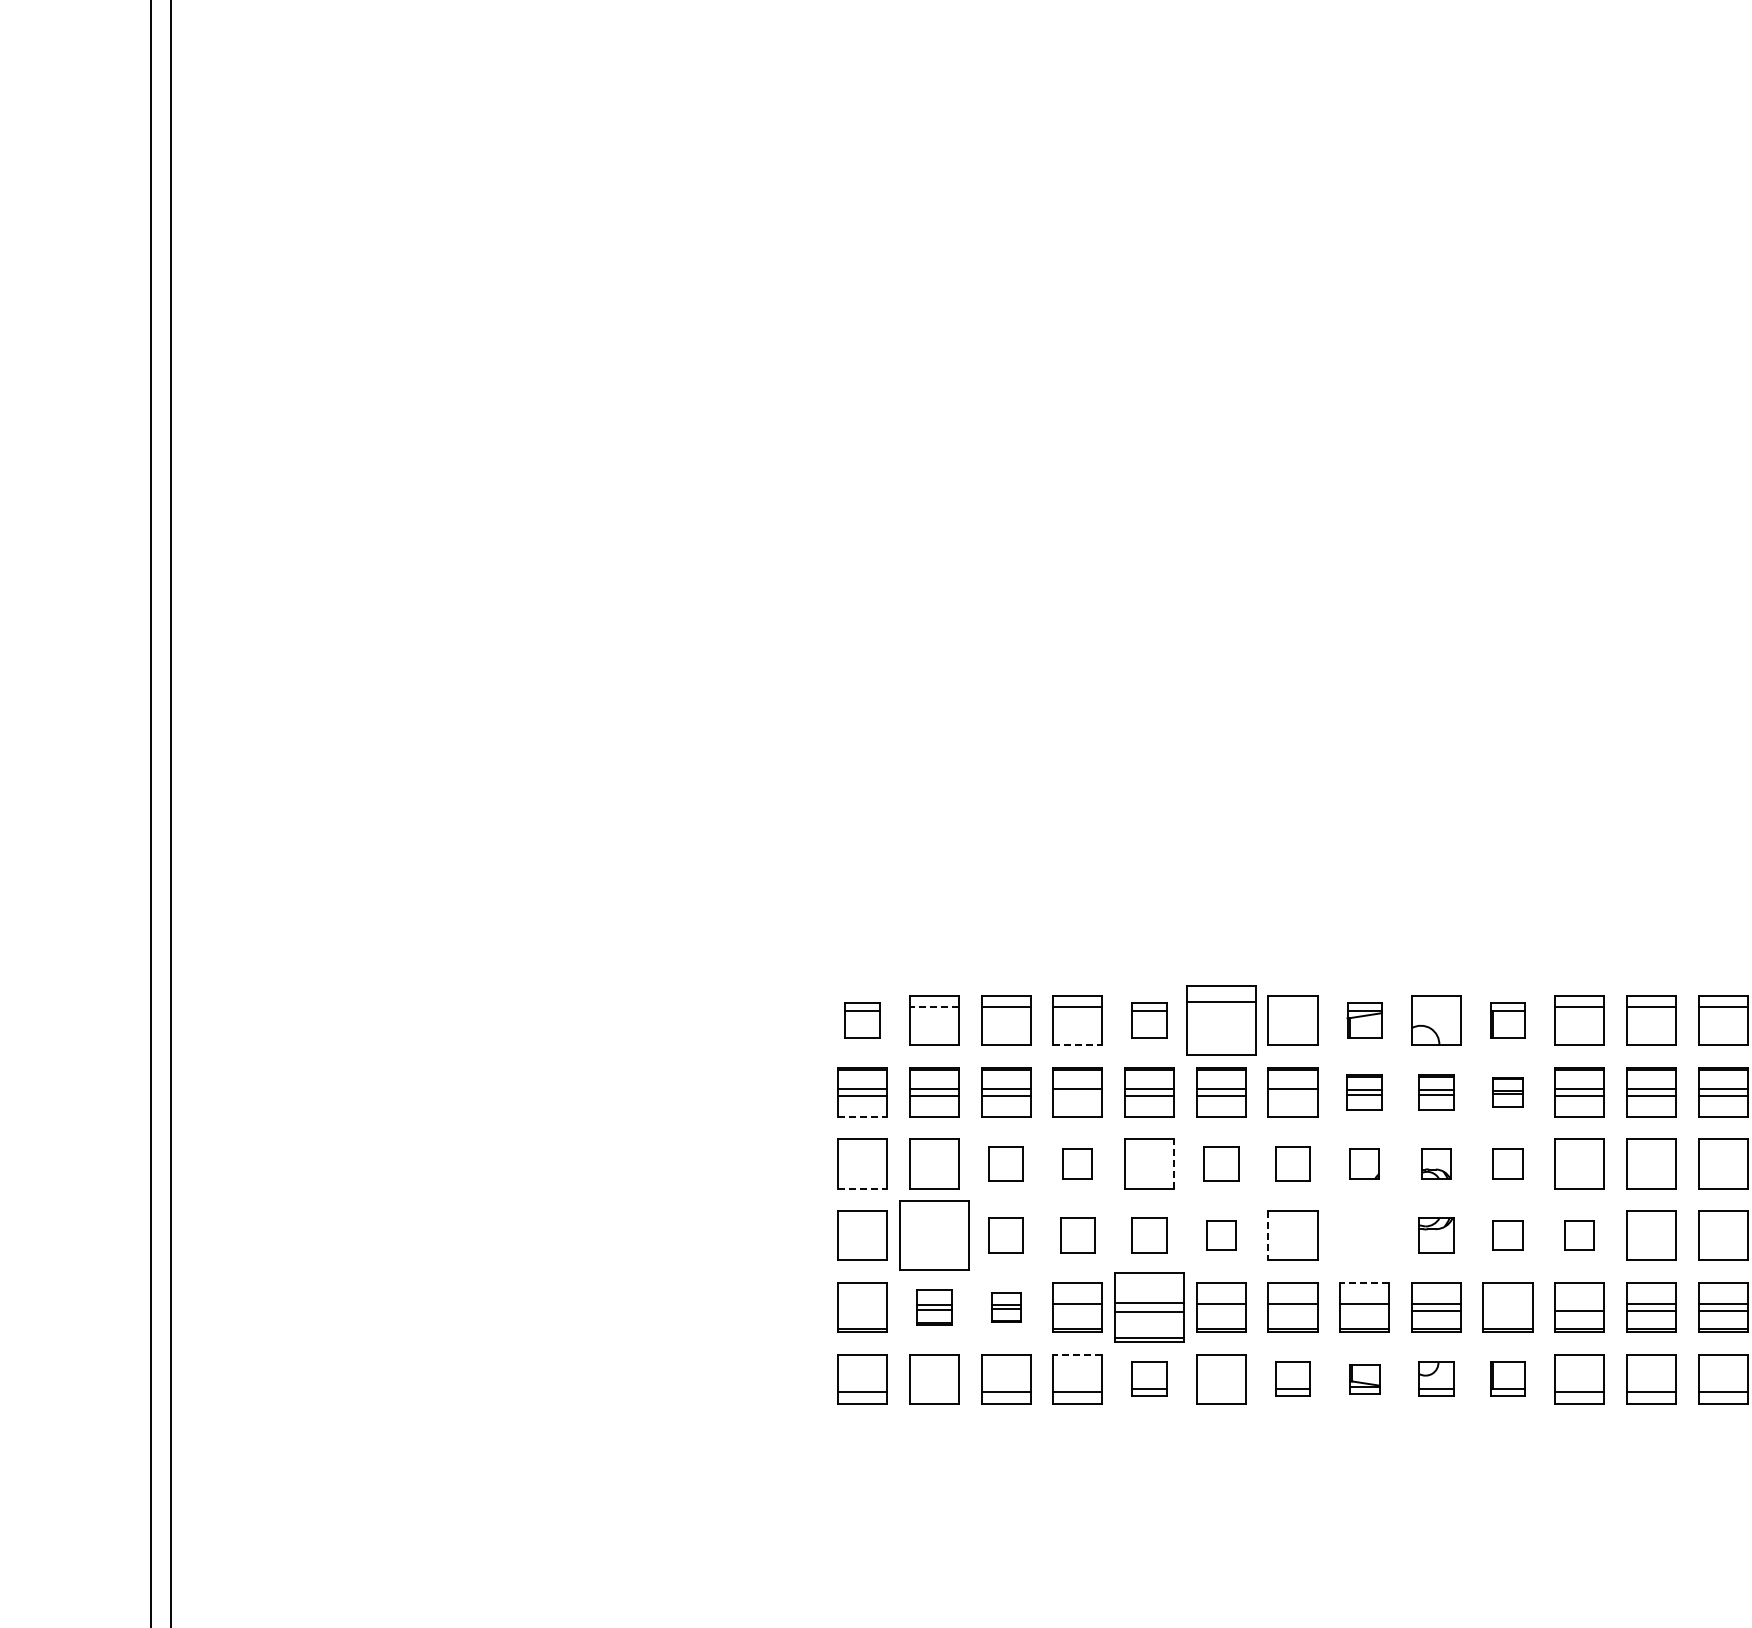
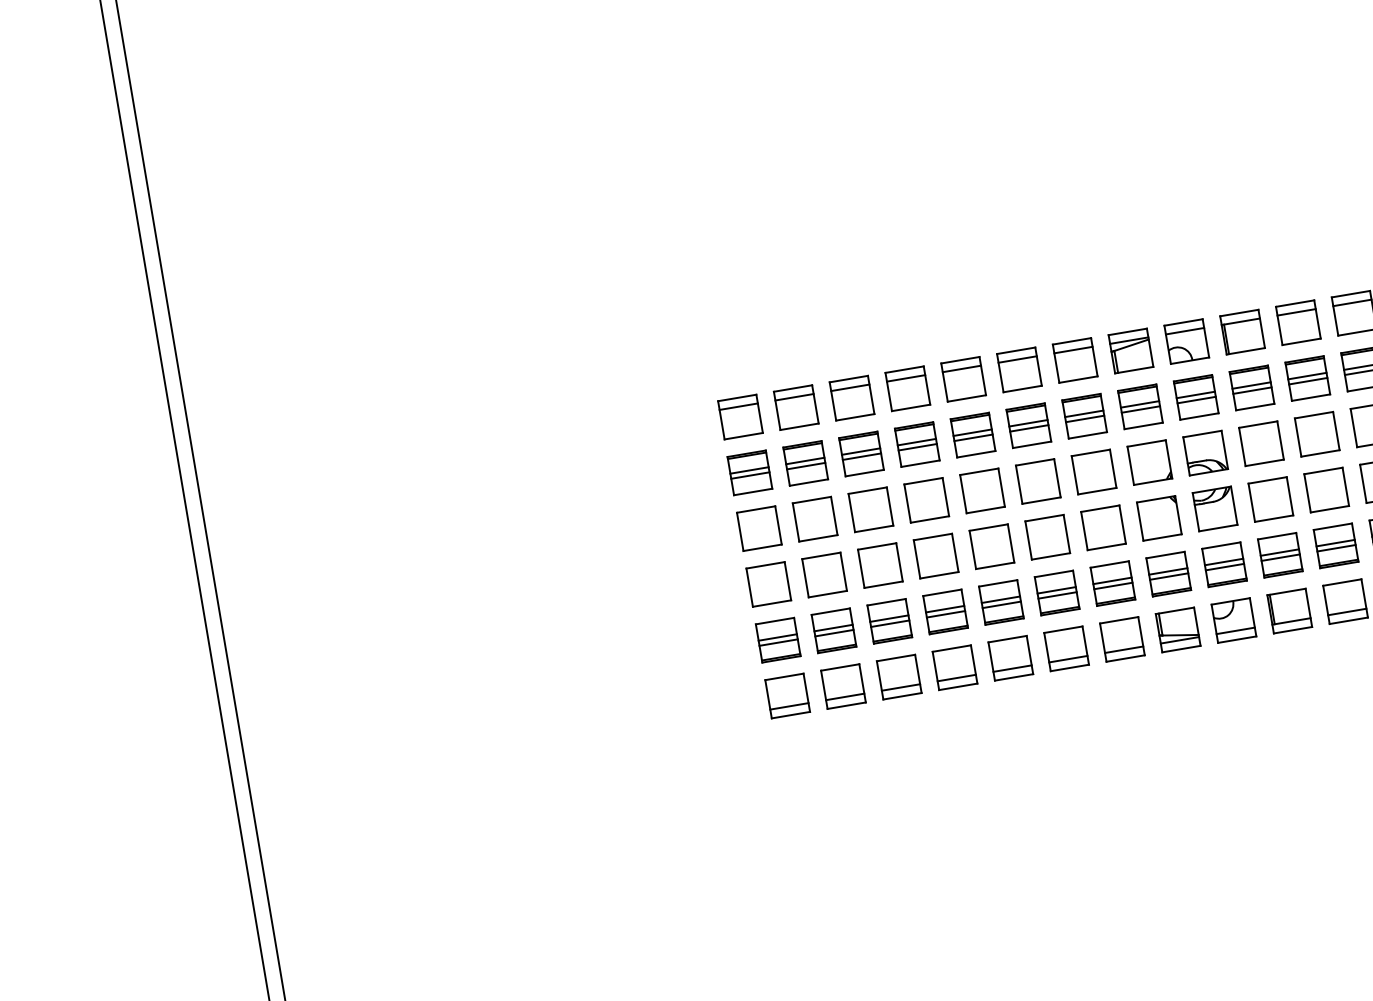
line: (934, 1007) -> (794, 397), dashed -> solid
line: (1292, 1007) -> (1073, 350), added
line: (1435, 1007) -> (1184, 331), added
part: (862, 1020) -> (740, 416), size x1.43
part: (1149, 1020) -> (963, 379), size x1.43
part: (1221, 1020) -> (1019, 369), size x0.71
part: (1364, 1020) -> (1130, 350), size x1.43
part: (1507, 1020) -> (1242, 332), size x1.43
line: (1077, 1045) -> (910, 408), dashed -> solid
part: (1364, 1092) -> (1140, 406), size x1.43
part: (1436, 1092) -> (1196, 397), size x1.43
part: (1507, 1092) -> (1251, 388), size x1.67
line: (1077, 1095) -> (917, 447), added
line: (1292, 1095) -> (1084, 418), added
line: (862, 1116) -> (752, 491), dashed -> solid
part: (1006, 1163) -> (871, 509), size x1.43
part: (1077, 1163) -> (926, 499), size x1.67
part: (1221, 1163) -> (1038, 481), size x1.43
part: (1292, 1163) -> (1093, 471), size x1.43
part: (1364, 1163) -> (1149, 462), size x1.67
part: (1436, 1163) -> (1205, 452), size x1.67
part: (1507, 1163) -> (1260, 443), size x1.67
line: (1174, 1164) -> (1002, 487), dashed -> solid
line: (862, 1188) -> (762, 547), dashed -> solid
part: (934, 1235) -> (824, 574), size x0.71
part: (1006, 1235) -> (880, 565), size x1.43
part: (1077, 1235) -> (935, 555), size x1.43
part: (1149, 1235) -> (991, 546), size x1.43
part: (1221, 1235) -> (1047, 537), size x1.67
line: (1268, 1235) -> (1084, 530), dashed -> solid
part: (1364, 1235) -> (1159, 518), added
part: (1436, 1235) -> (1215, 508), size x1.43
part: (1507, 1235) -> (1270, 499), size x1.67
part: (1579, 1235) -> (1326, 489), size x1.67
line: (1364, 1282) -> (1165, 554), dashed -> solid
line: (862, 1303) -> (777, 637), added
line: (1507, 1303) -> (1279, 552), added
line: (1579, 1303) -> (1335, 542), added
part: (934, 1307) -> (834, 630), size x1.43
part: (1006, 1307) -> (890, 621), size x1.67
part: (1149, 1307) -> (1001, 602), size x0.71
line: (862, 1310) -> (778, 642), added
line: (1077, 1310) -> (945, 614), added
line: (1220, 1310) -> (1057, 595), added
line: (1292, 1310) -> (1113, 586), added
line: (1364, 1310) -> (1169, 576), added
line: (1507, 1310) -> (1280, 557), added
line: (1077, 1354) -> (951, 648), dashed -> solid
part: (1149, 1379) -> (1010, 658), size x1.43
part: (1292, 1379) -> (1122, 639), size x1.43
part: (1364, 1379) -> (1178, 630), size x1.67
part: (1436, 1379) -> (1234, 620), size x1.43
part: (1507, 1379) -> (1289, 611), size x1.43
line: (934, 1392) -> (845, 696), added
line: (1220, 1392) -> (1067, 659), added

